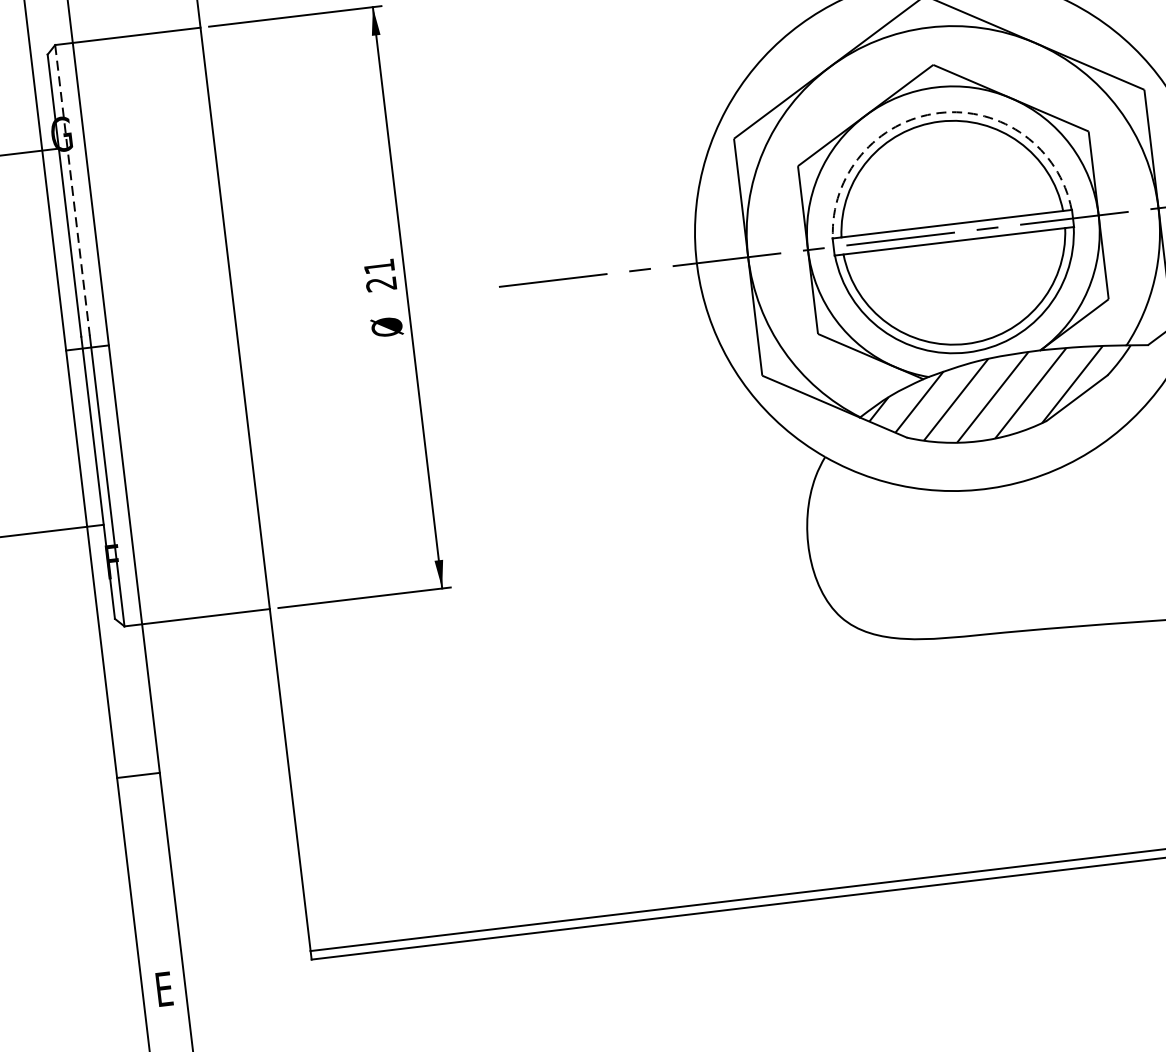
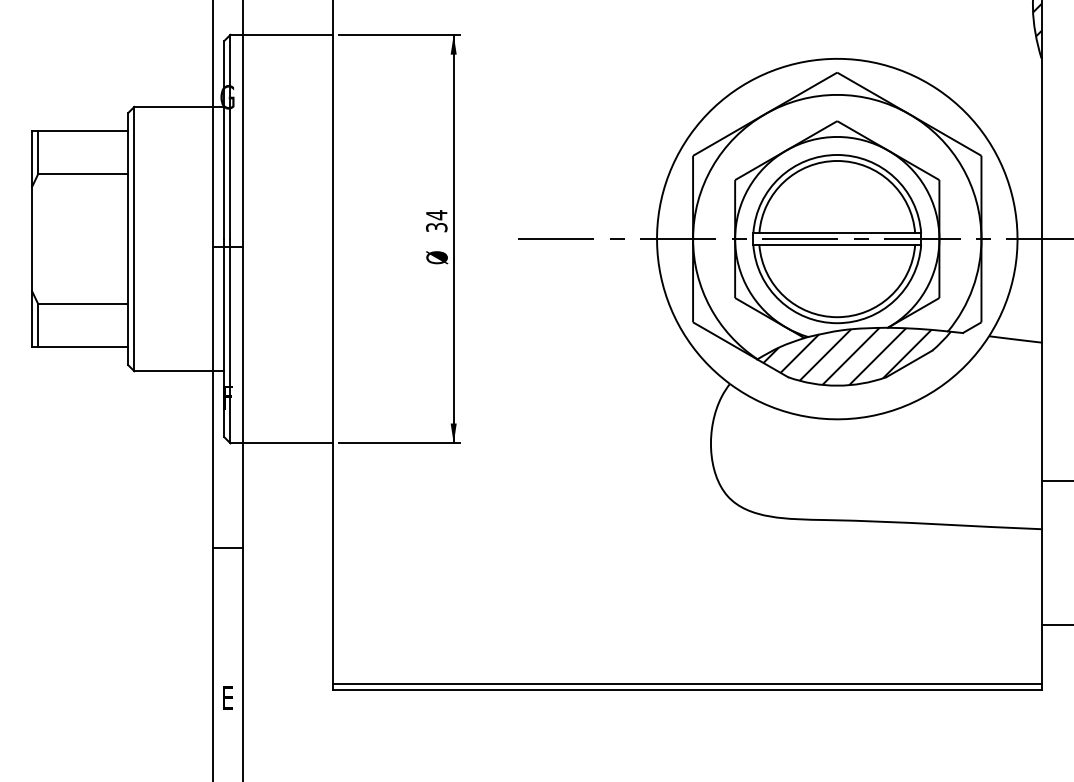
arc: (939, 112) -> (837, 154), dashed -> solid
line: (72, 191) -> (230, 137), dashed -> solid
text: (380, 275) -> (436, 221), 21 -> 34

